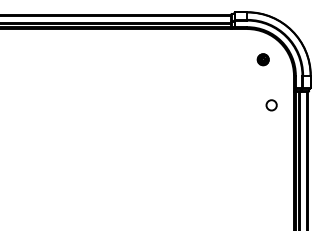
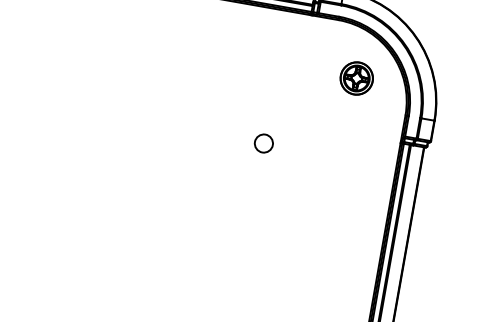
part: (263, 59) -> (357, 77), size x1.67
circle: (271, 105) -> (263, 143), moved

